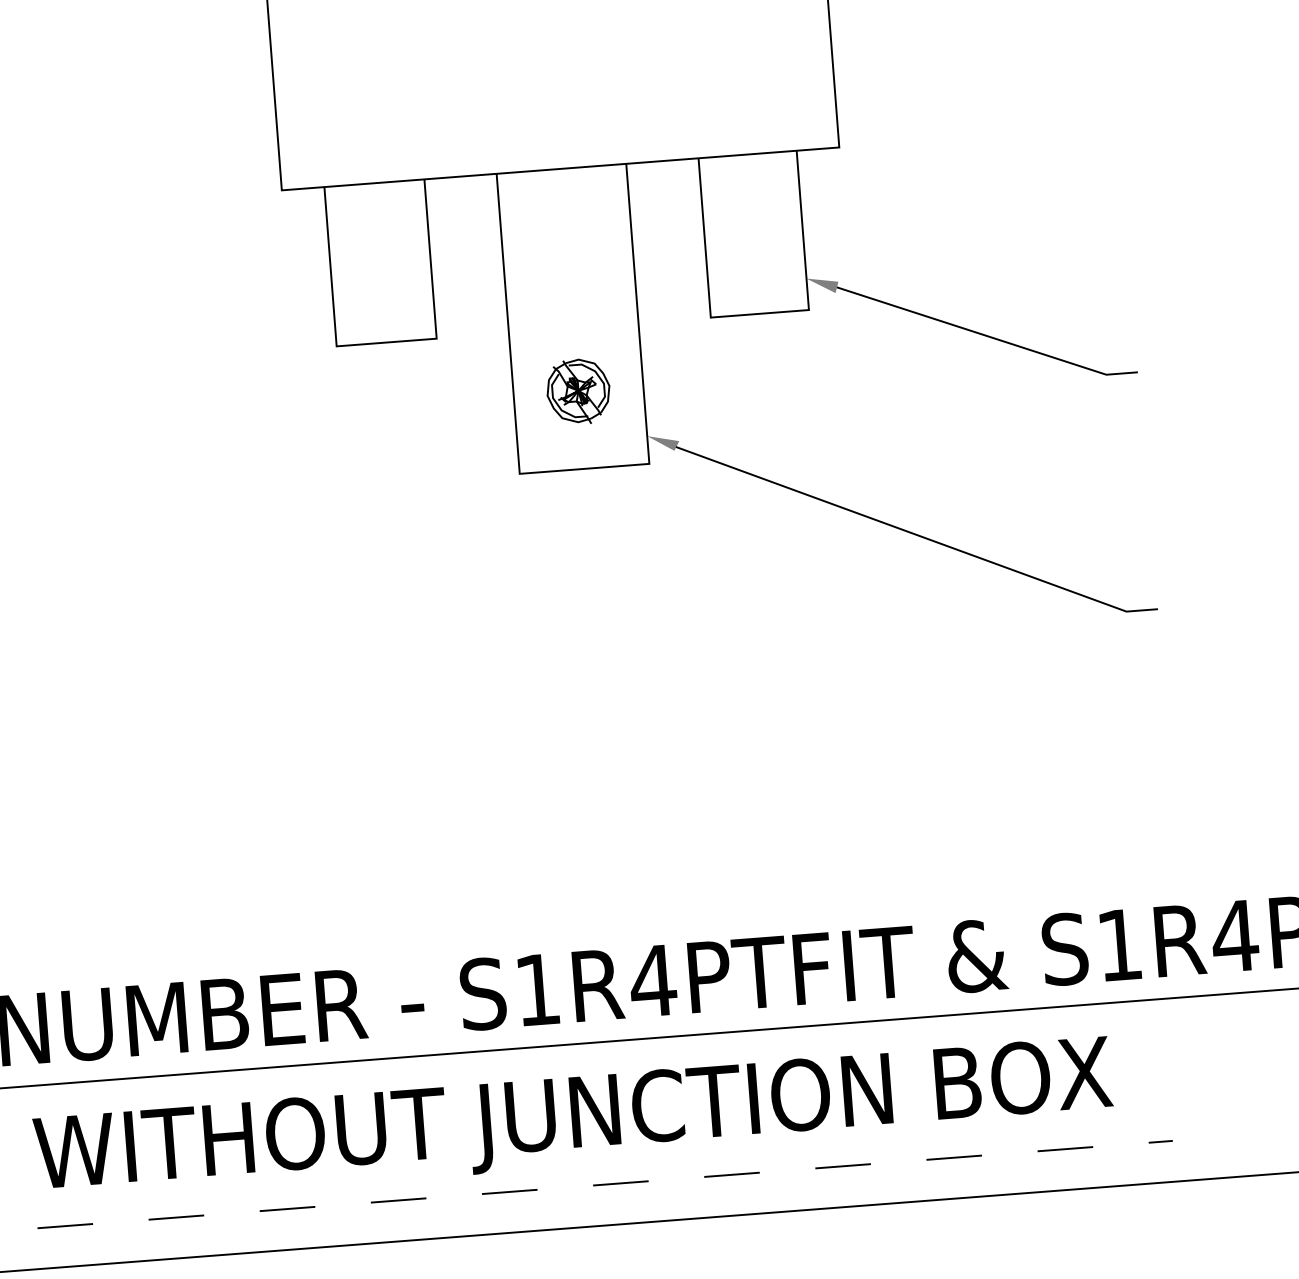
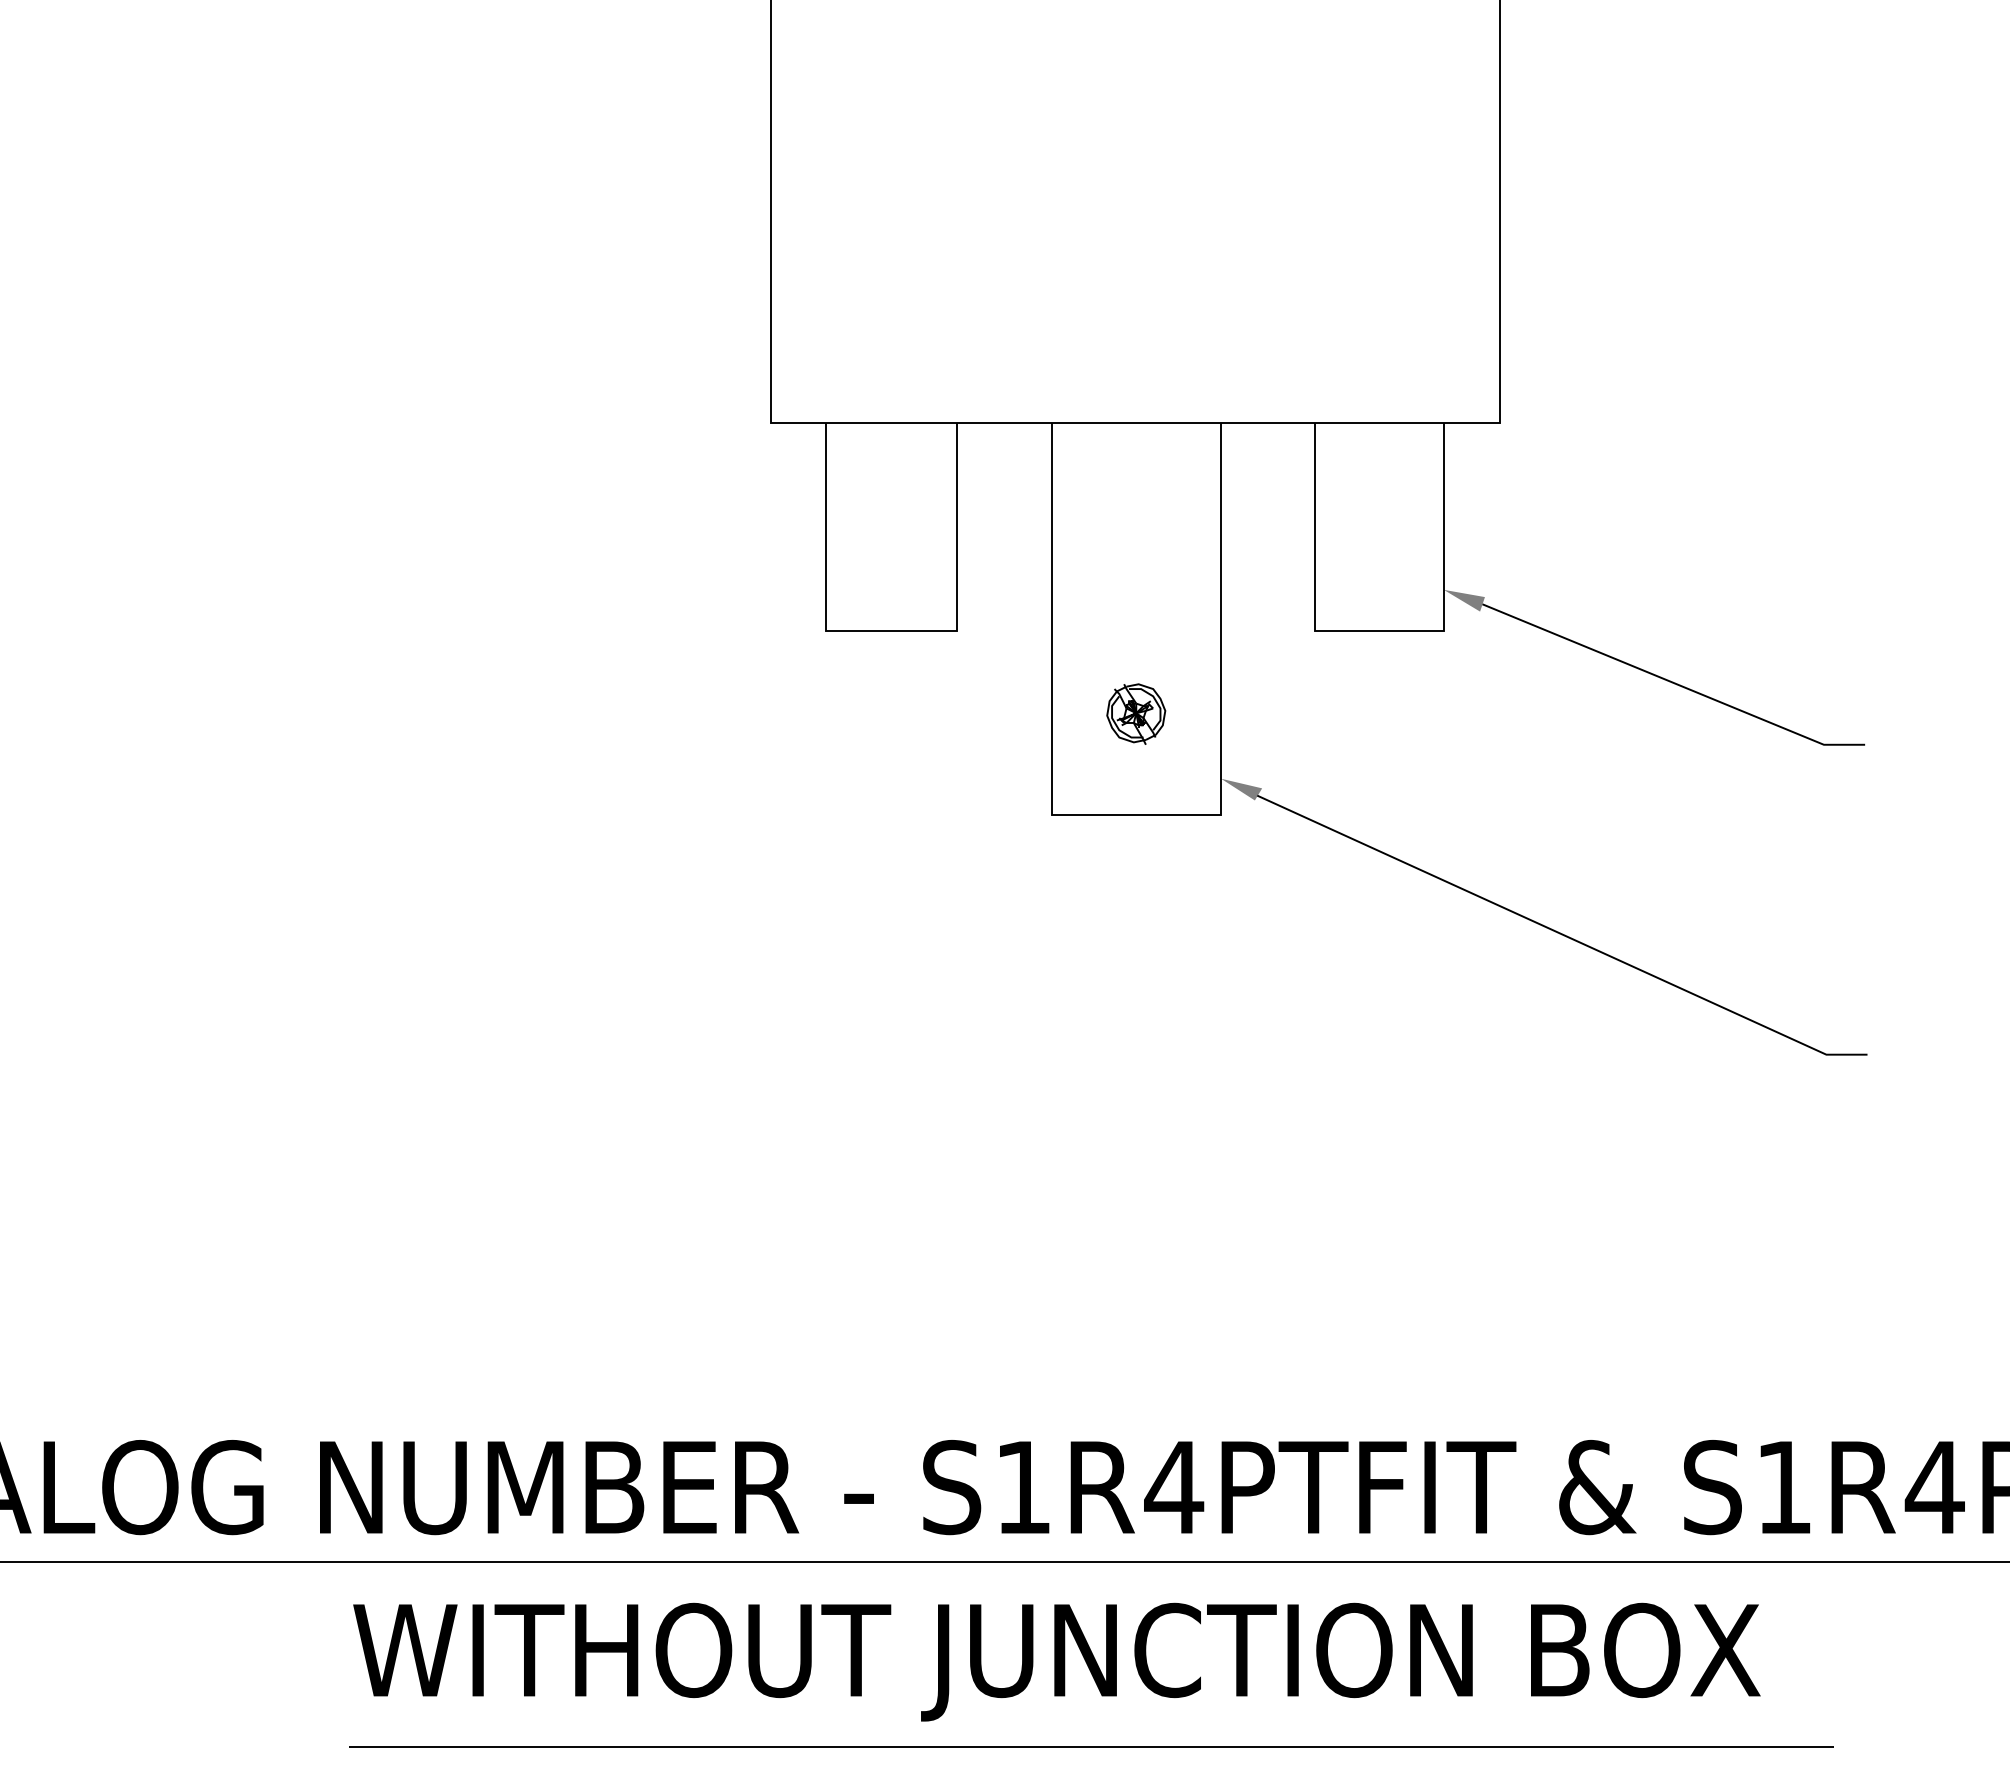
part: (578, 391) -> (1136, 713), size x0.71
line: (605, 1184) -> (1091, 1747), dashed -> solid

